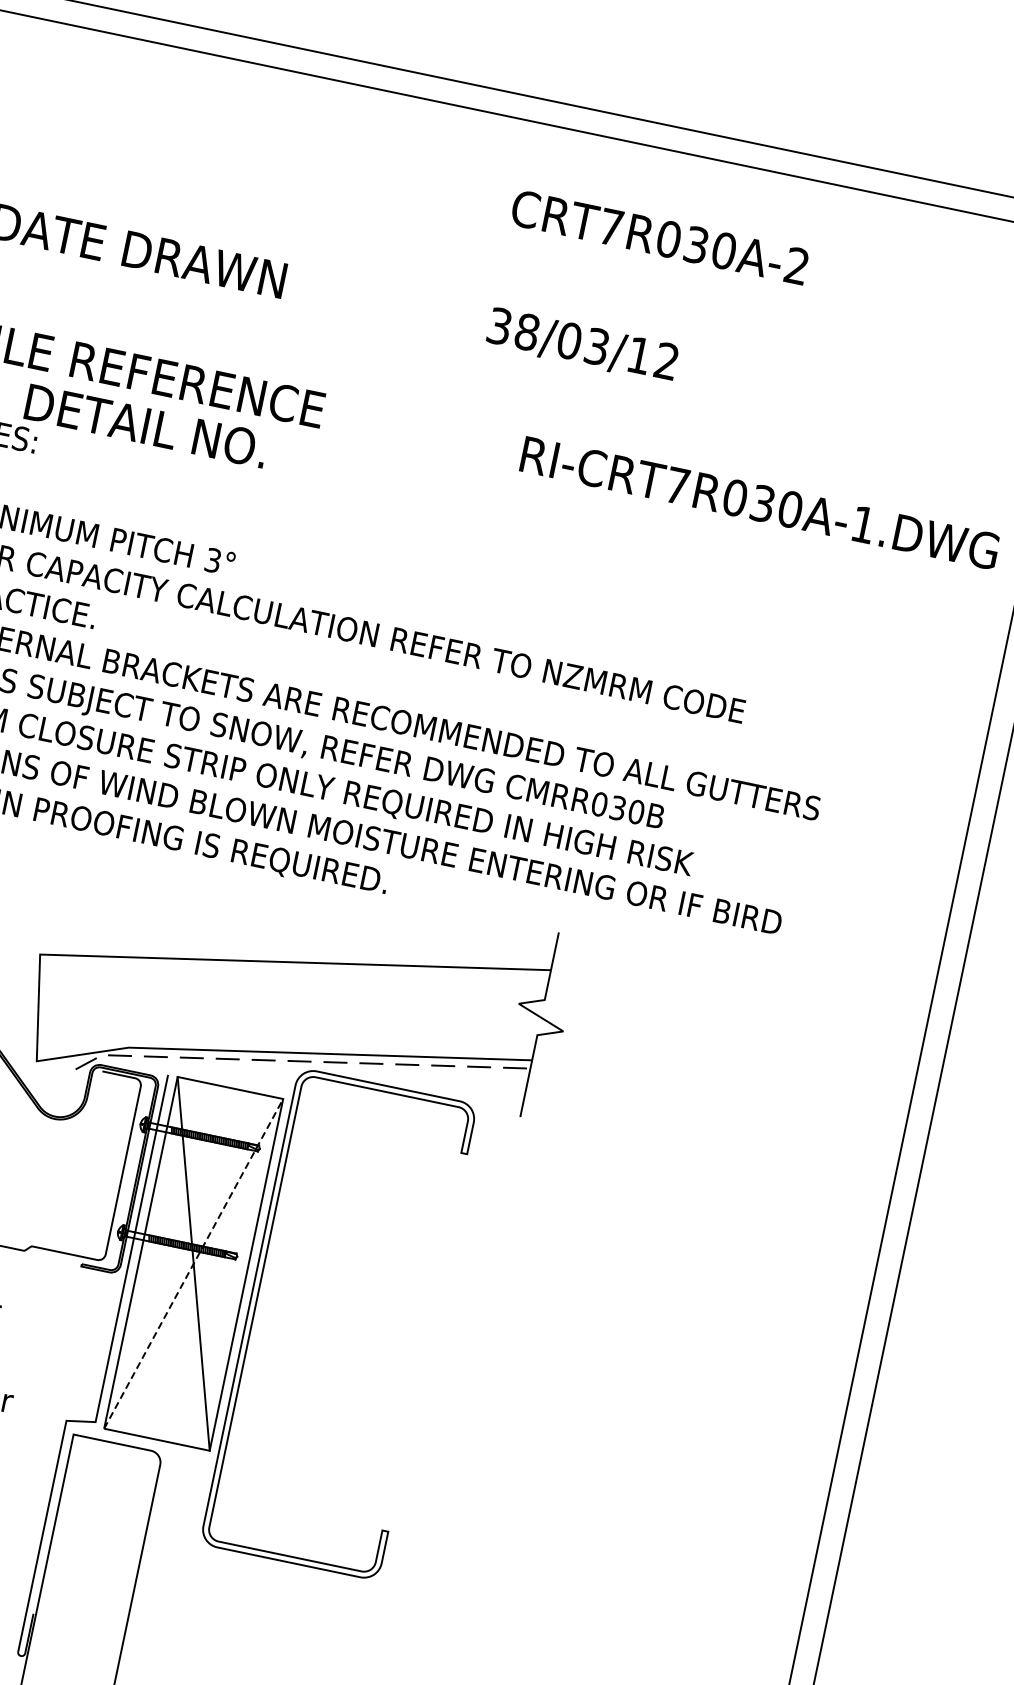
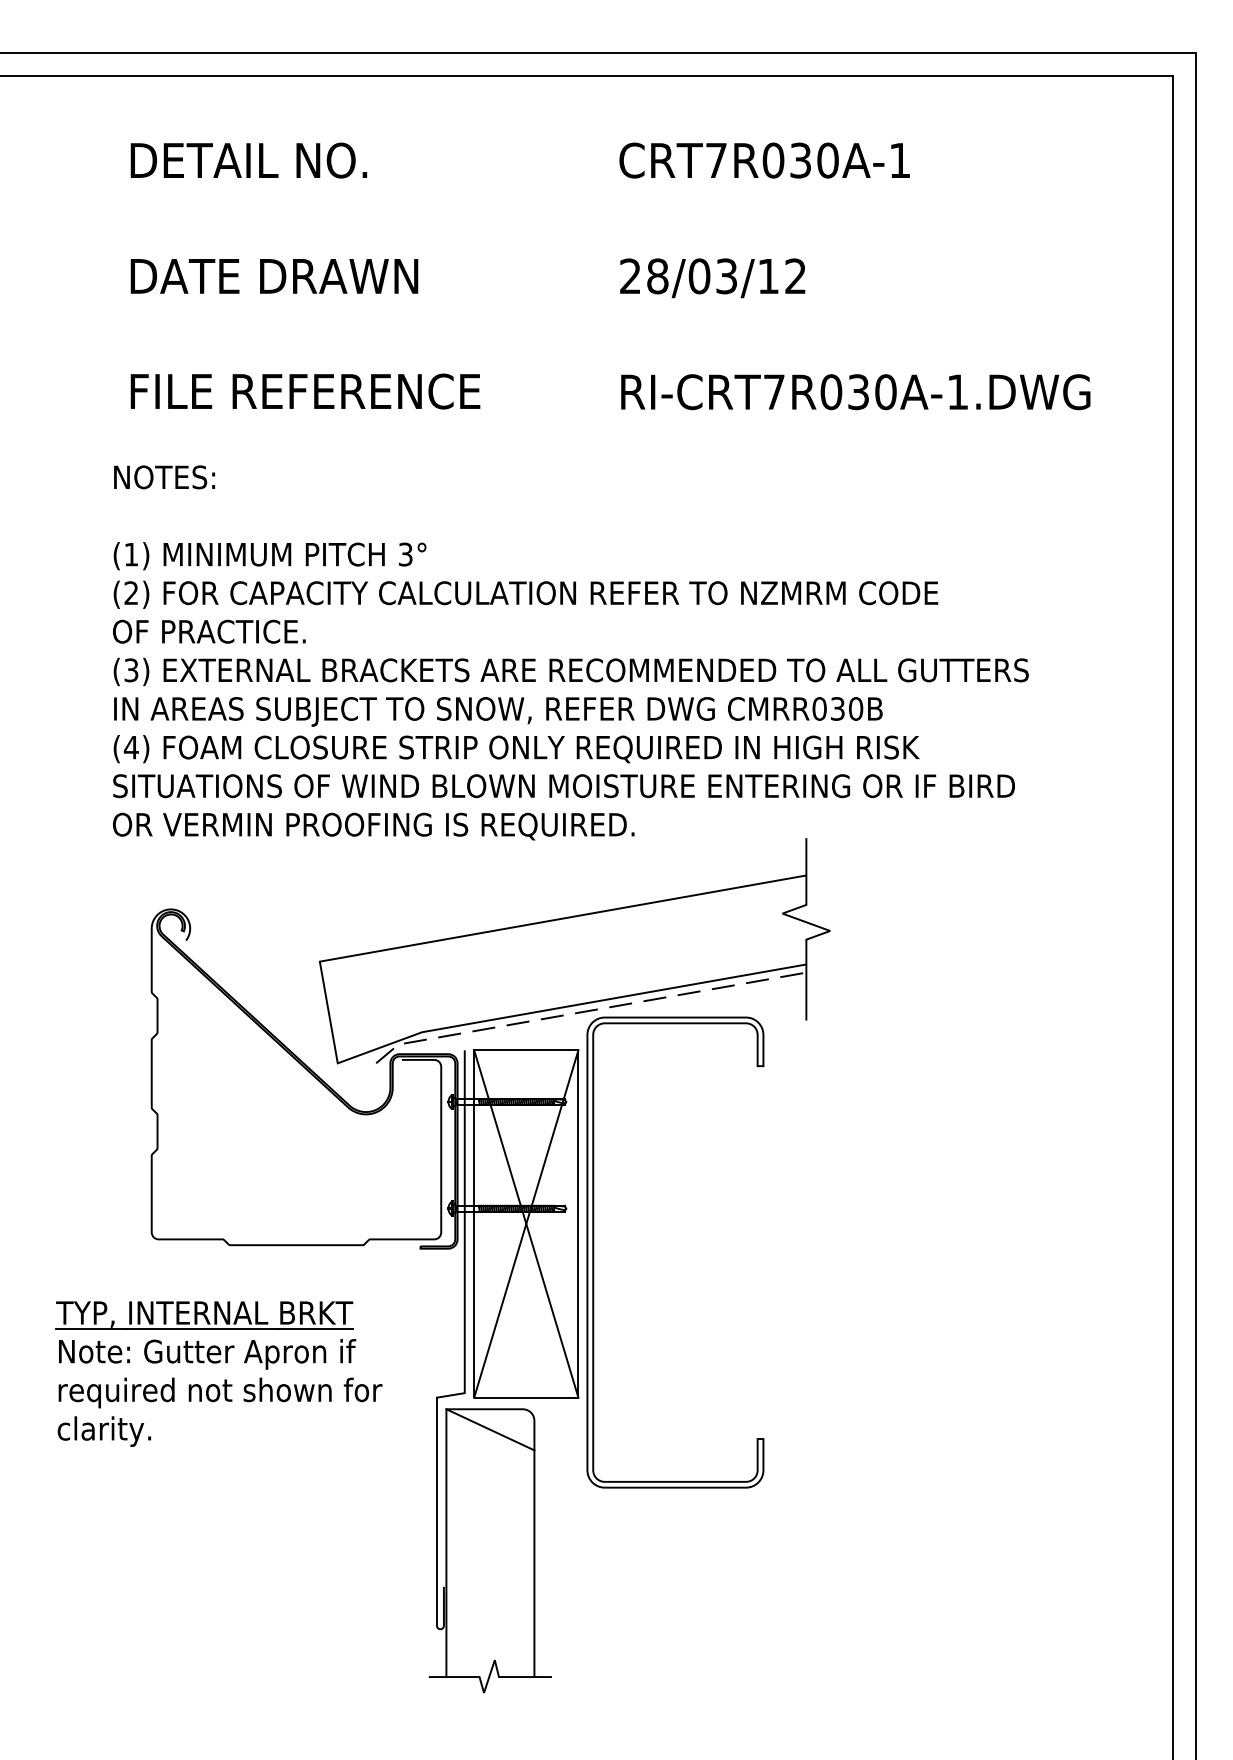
text: (796, 264) -> (899, 159), CRT7R030A-2 -> CRT7R030A-1
text: (499, 326) -> (630, 276), 38/03/12 -> 28/03/12
text: (145, 425) -> (248, 160), moved
text: (759, 503) -> (855, 392), moved
line: (193, 1263) -> (526, 1223), dashed -> solid
line: (113, 1464) -> (490, 1429), added

